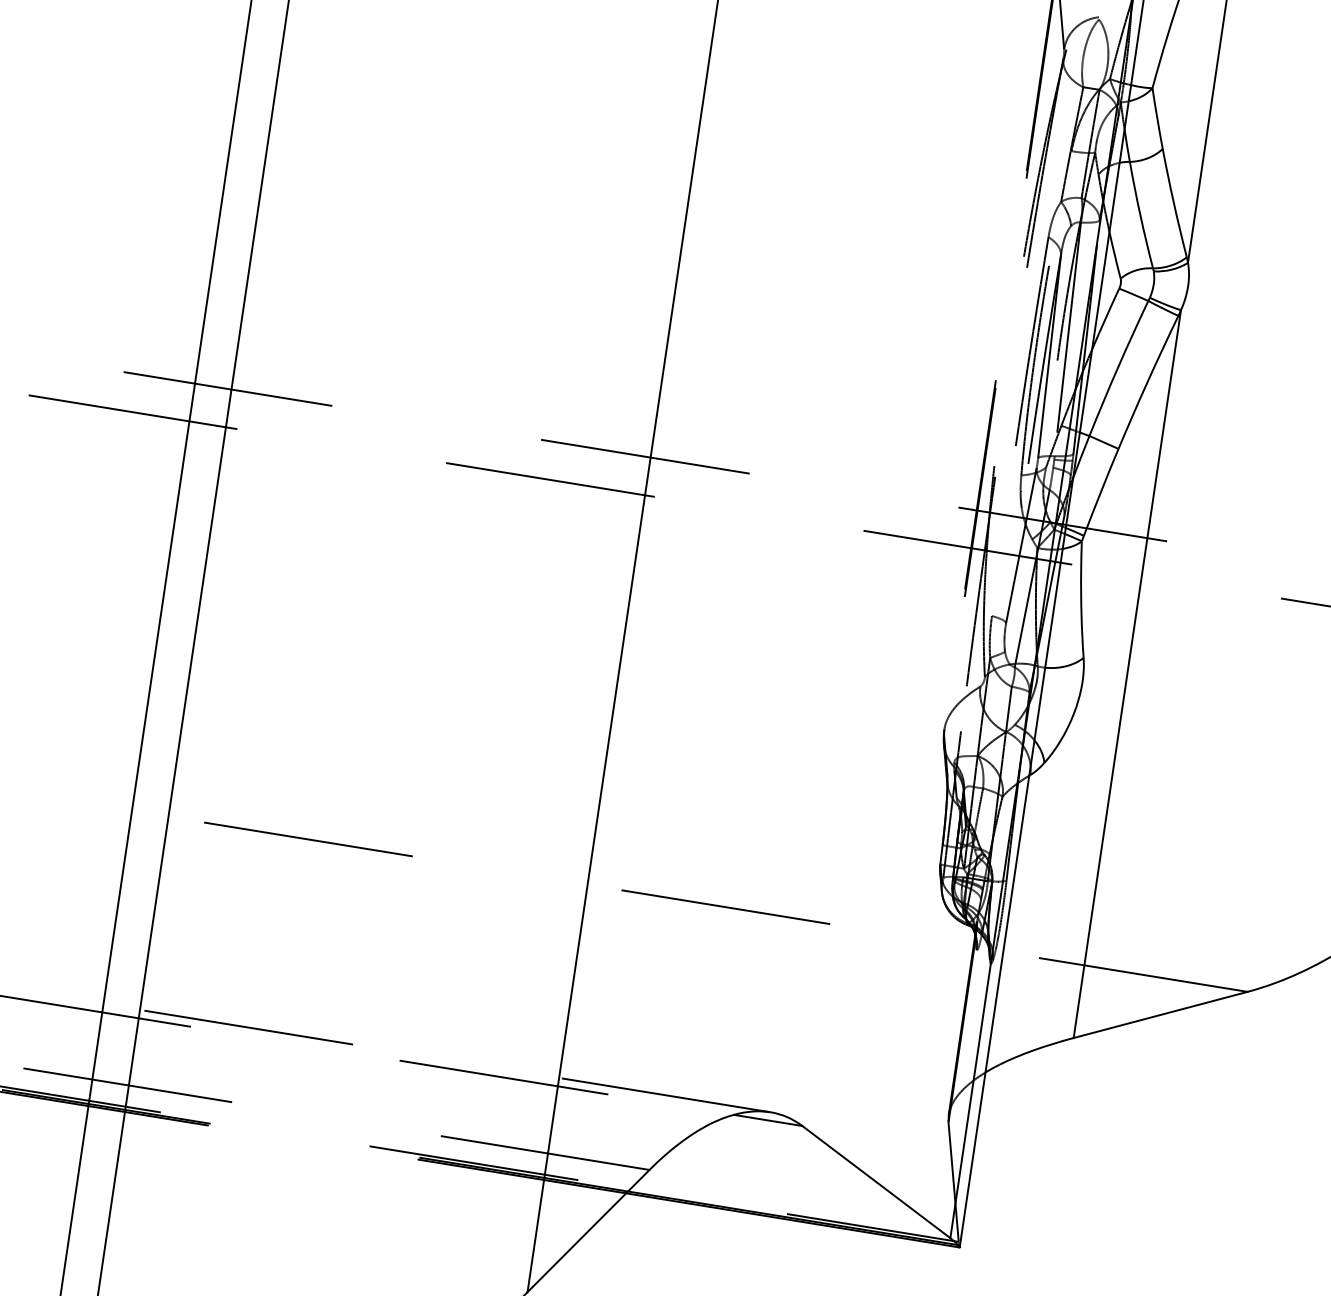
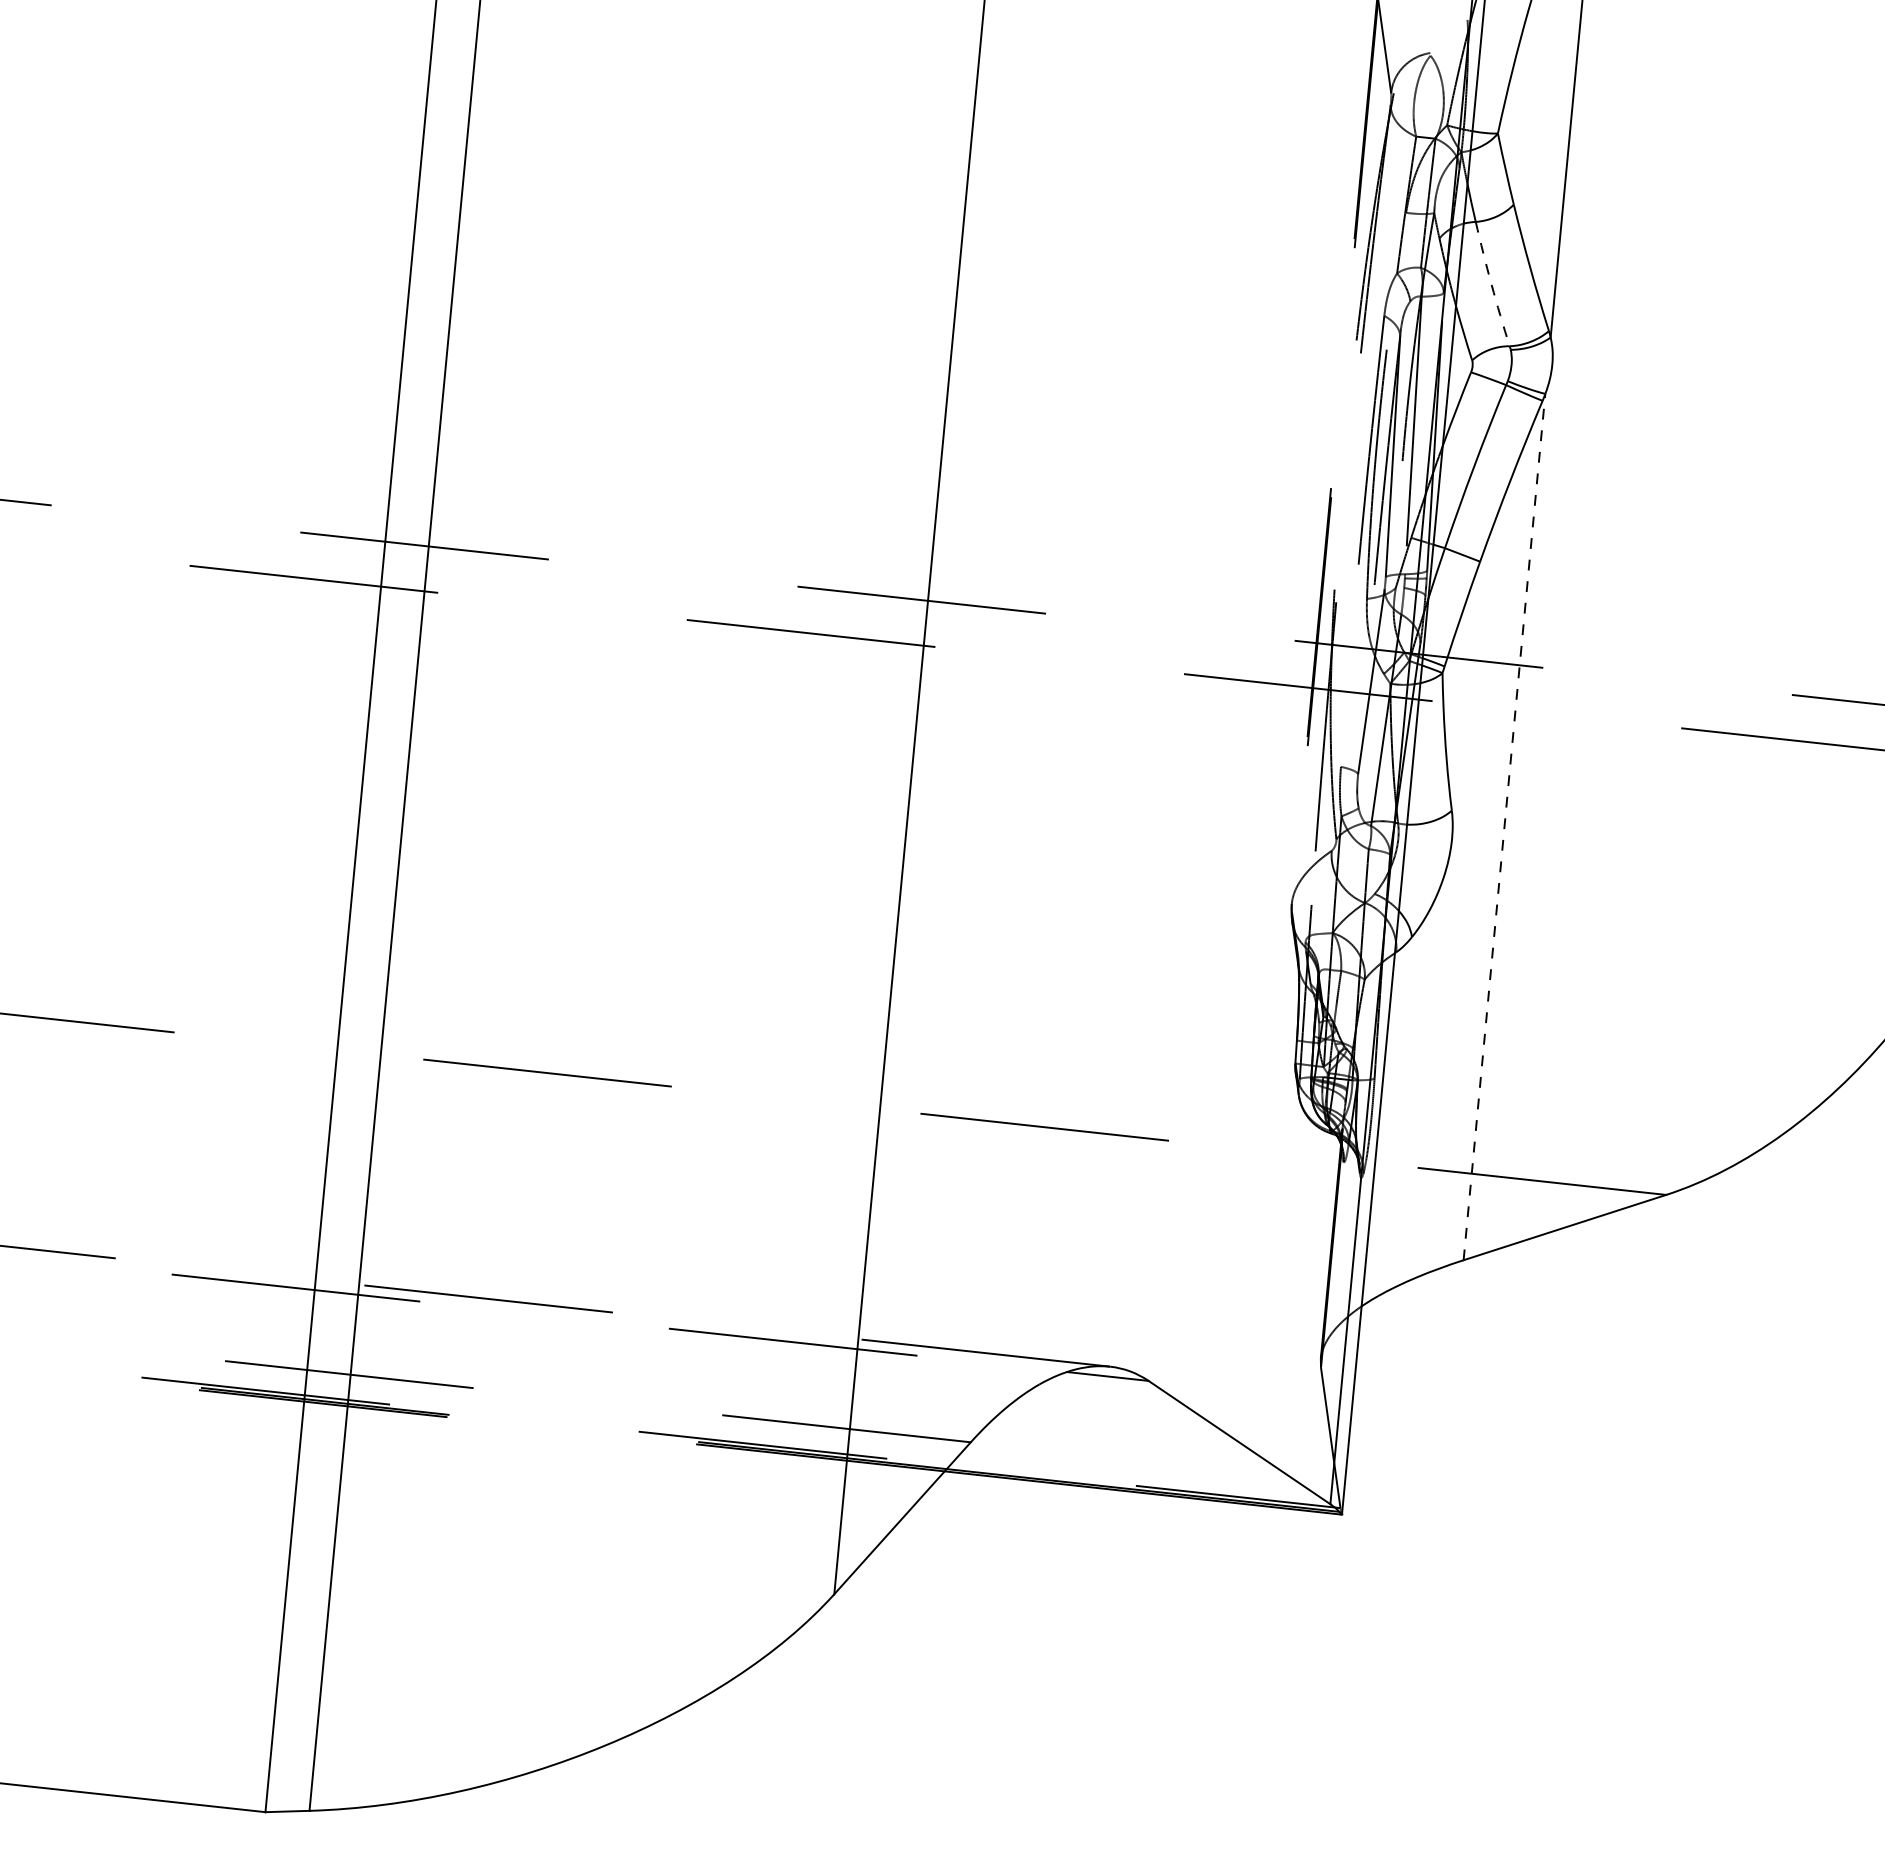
arc: (1140, 215) -> (1491, 284), solid -> dashed
line: (1127, 673) -> (1504, 826), solid -> dashed

